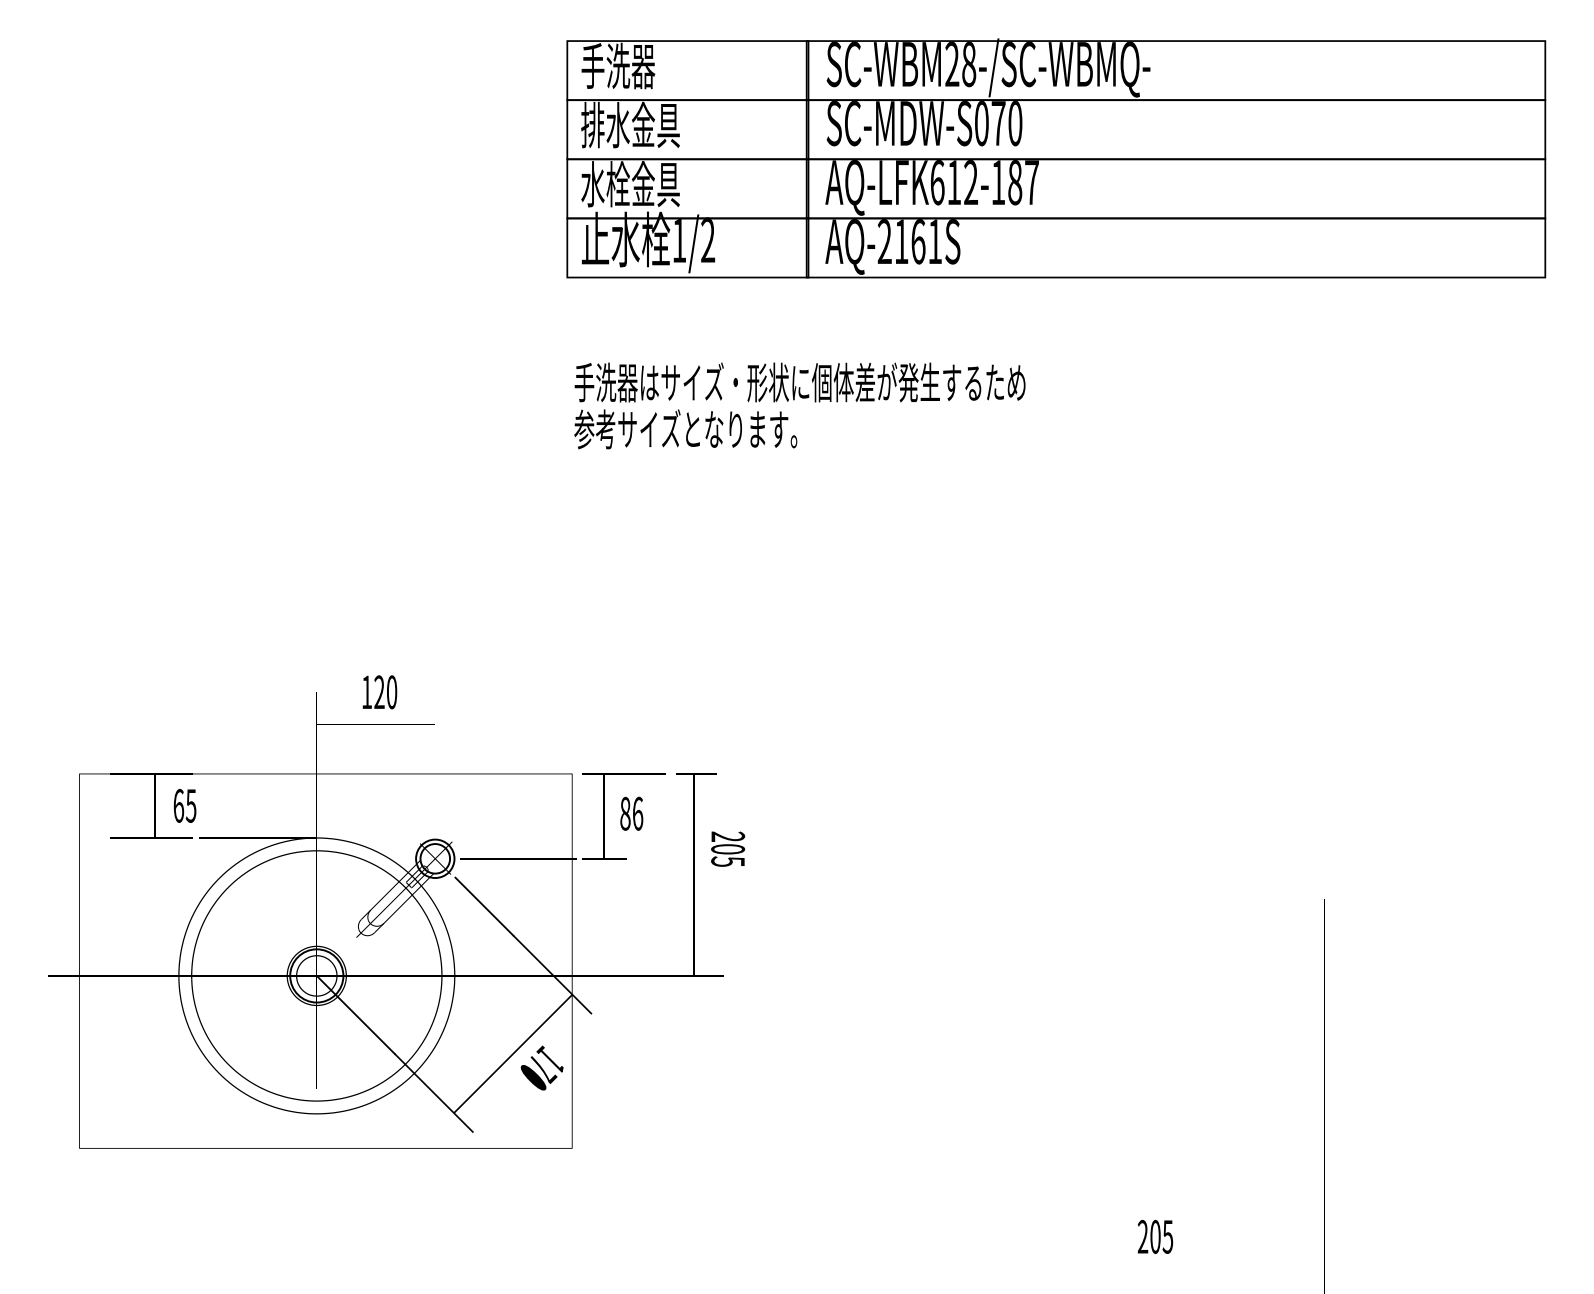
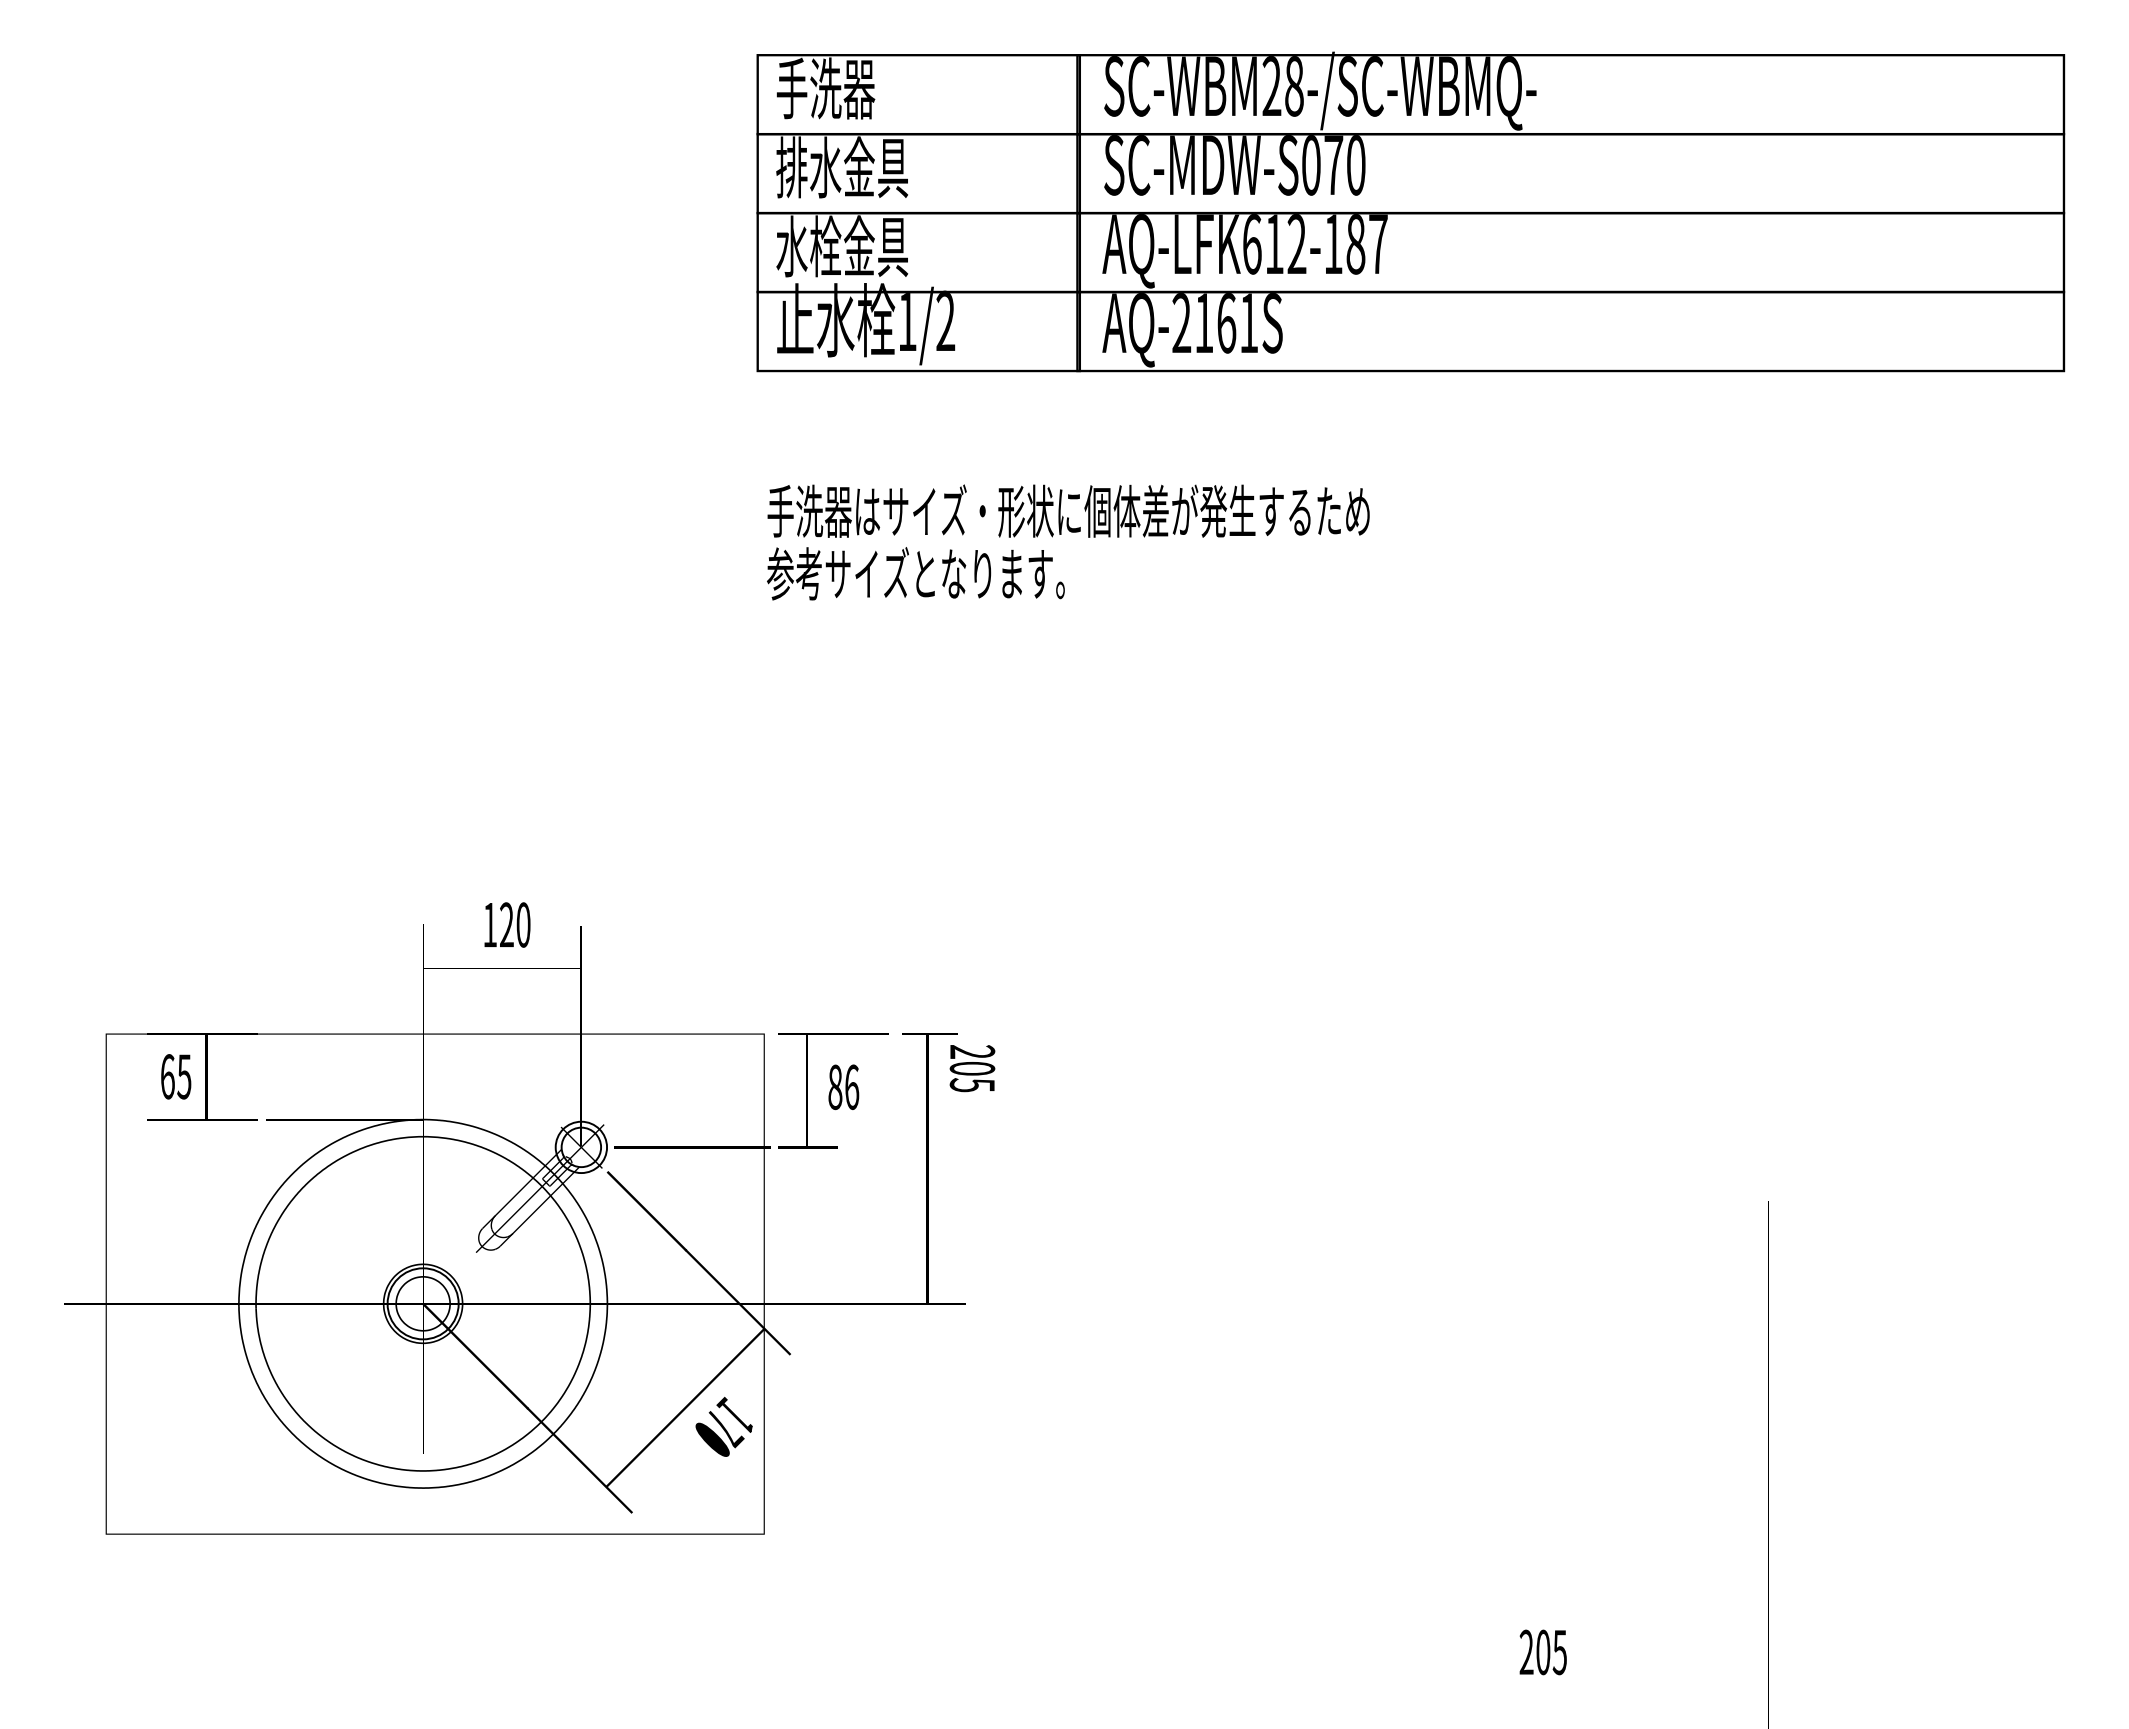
text: (185, 805) -> (176, 1076), moved
text: (728, 849) -> (972, 1068), moved

